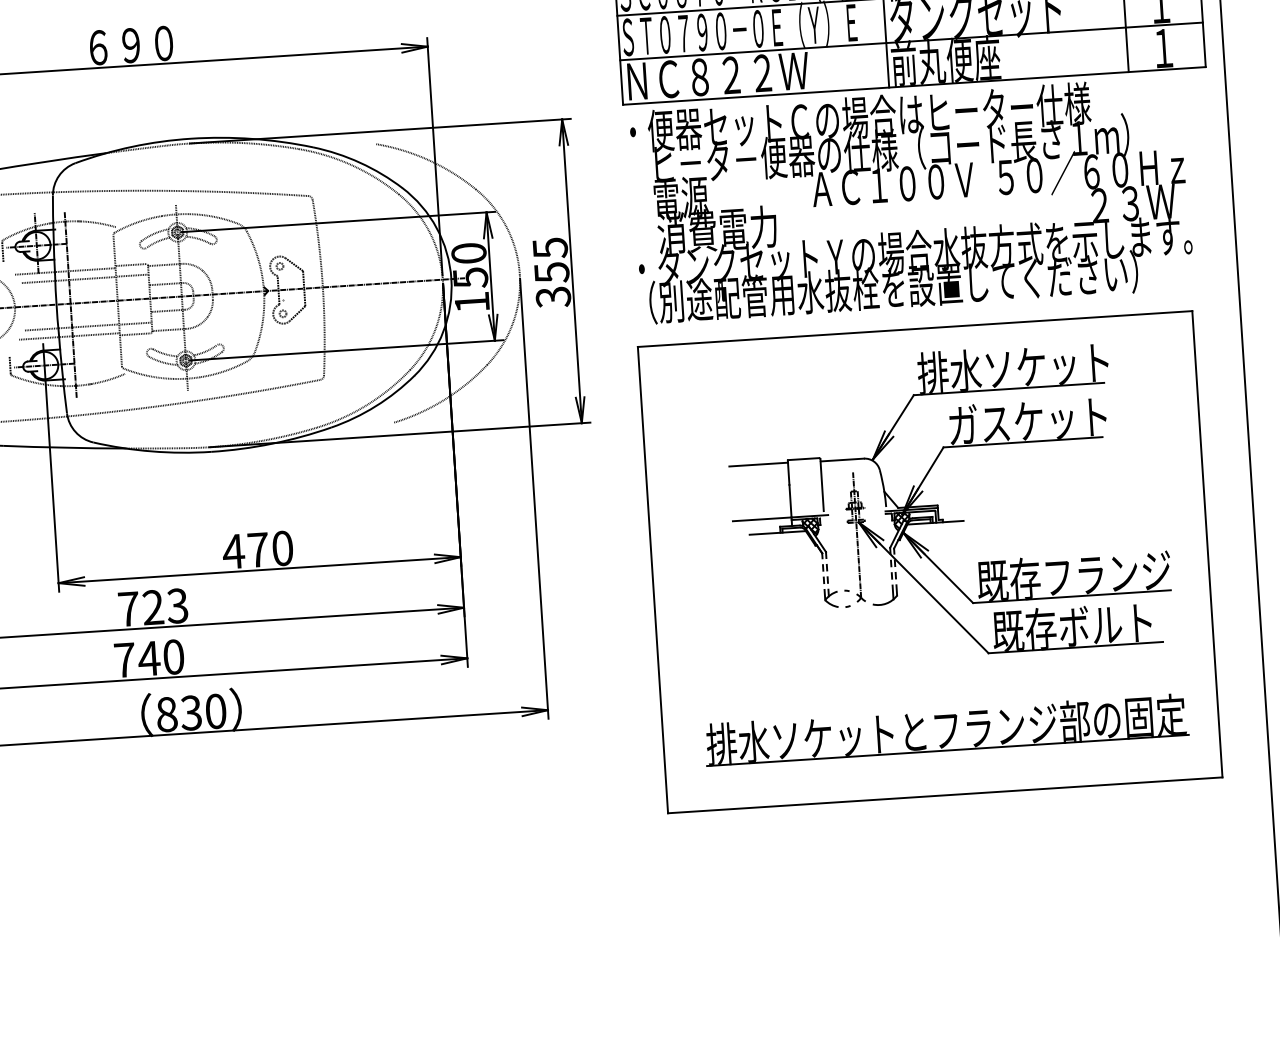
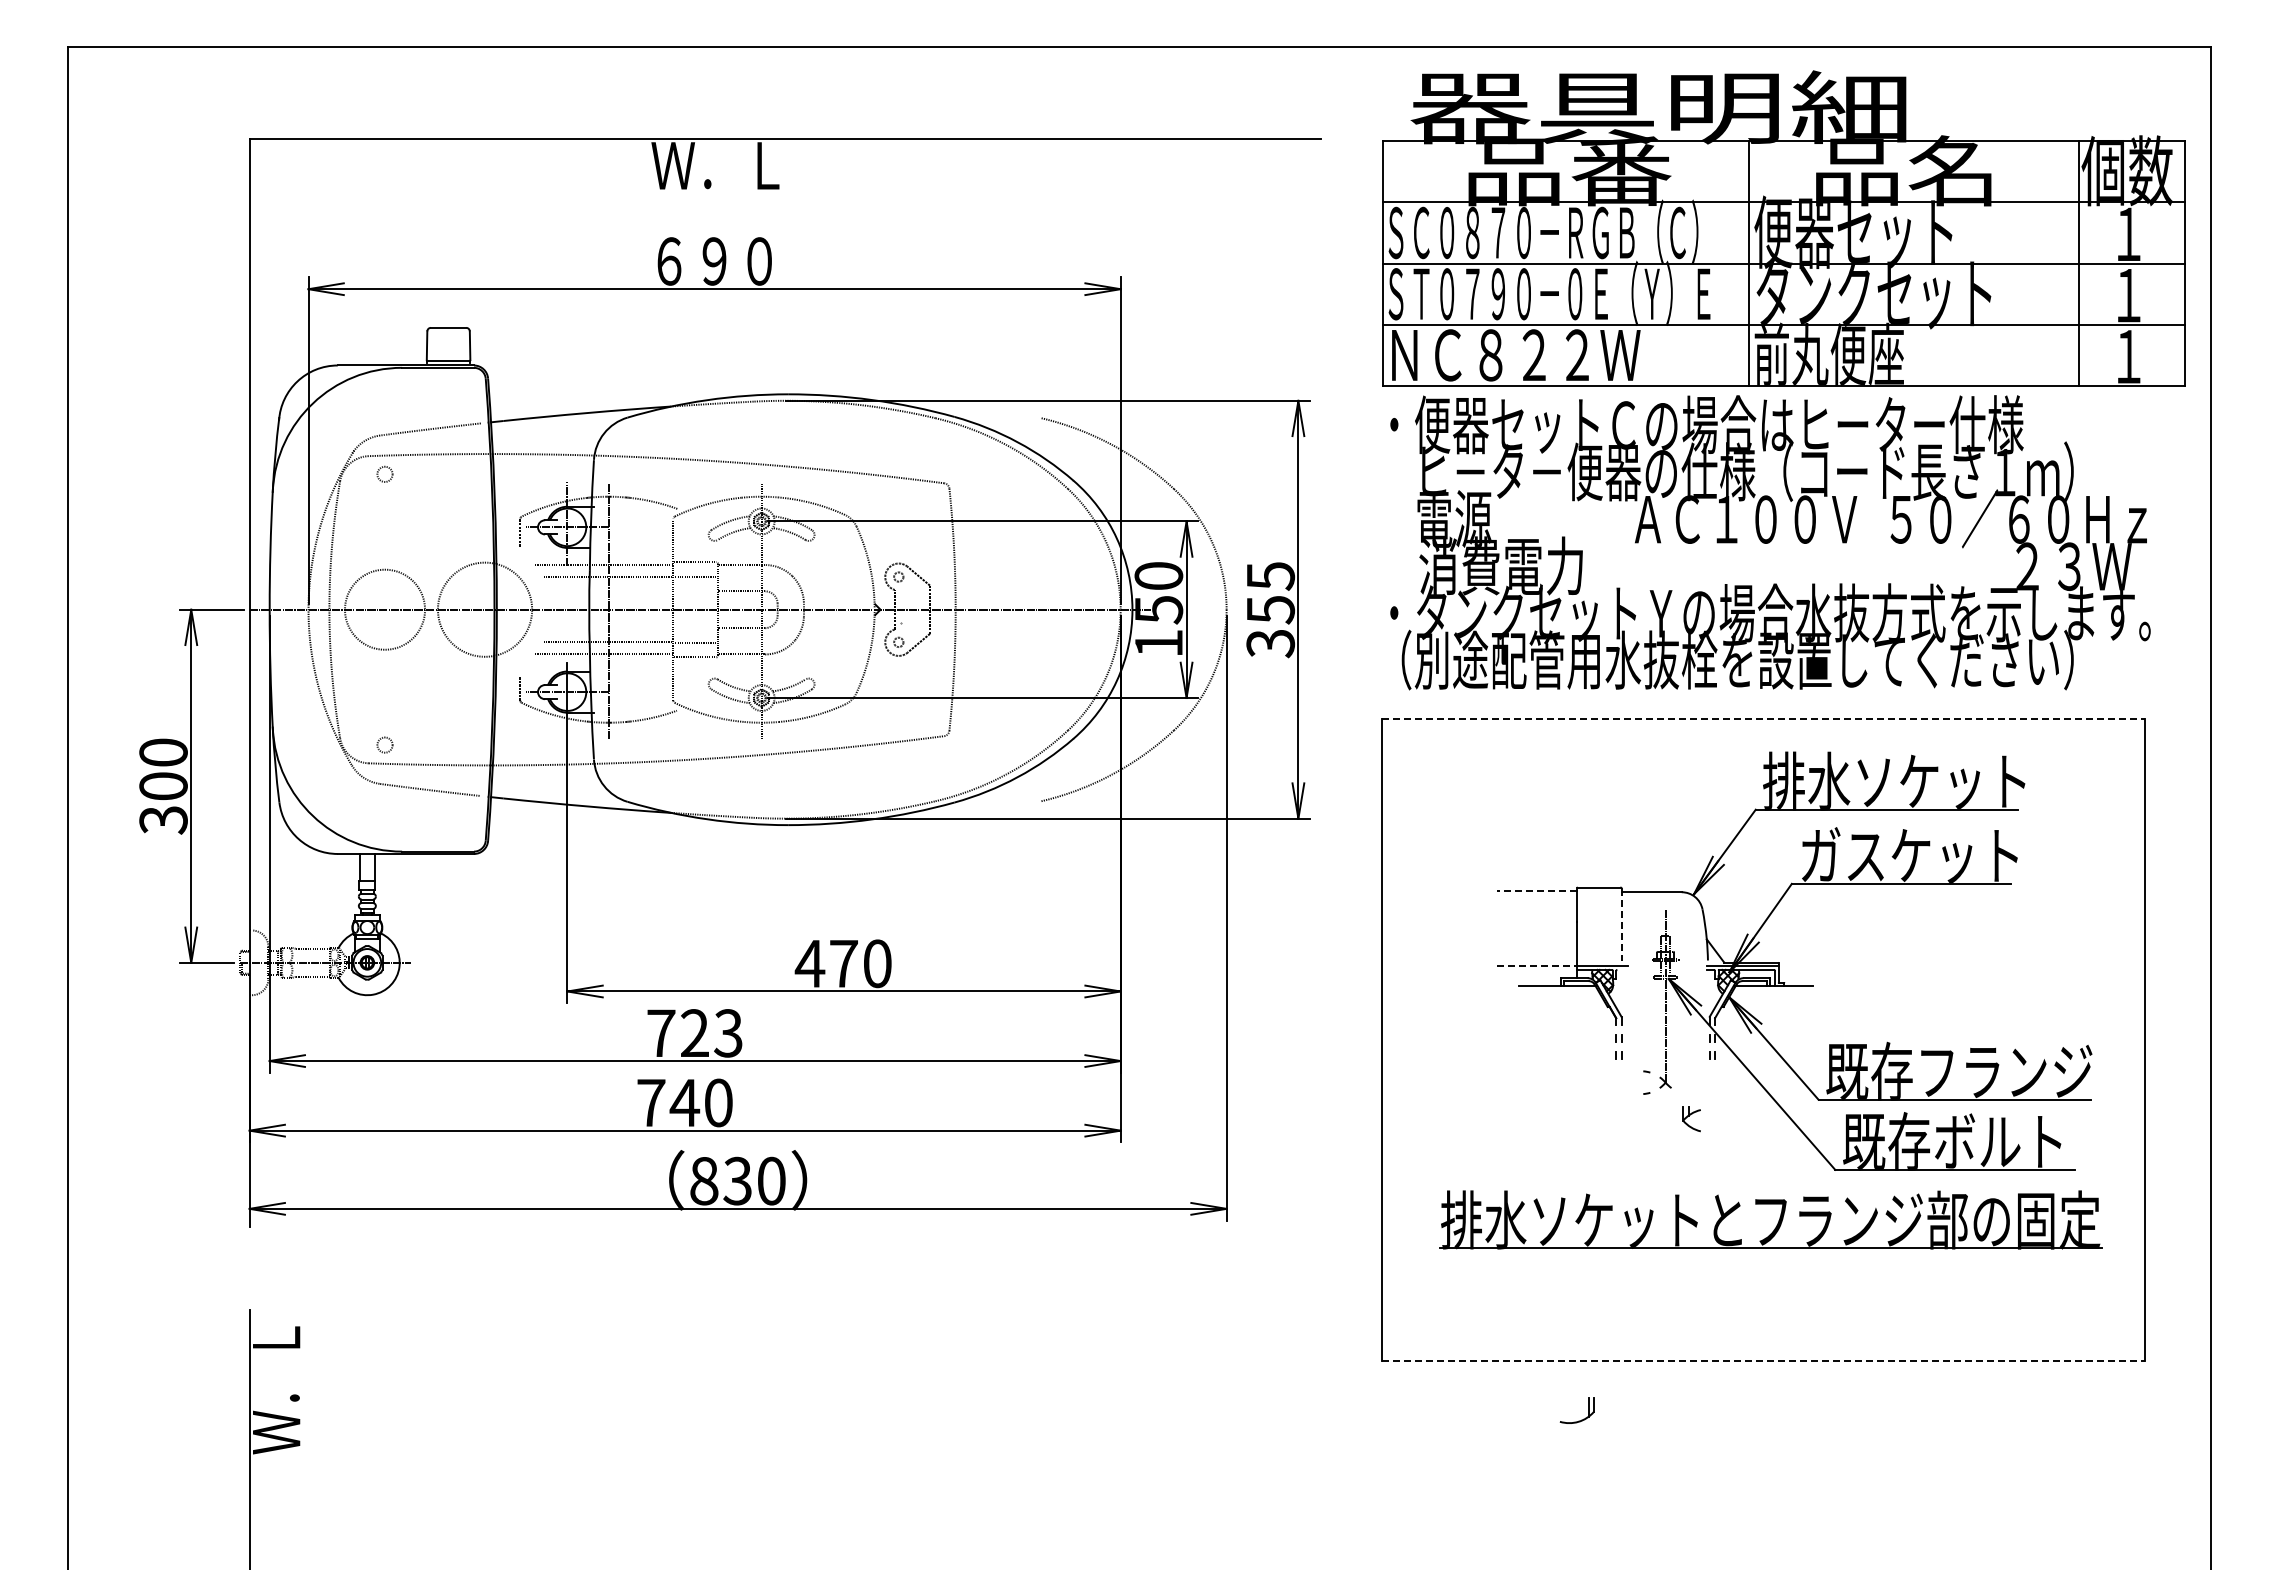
line: (915, 329) -> (1763, 719), solid -> dashed
line: (758, 464) -> (1536, 891), solid -> dashed
line: (822, 484) -> (1622, 924), solid -> dashed
line: (762, 519) -> (1537, 966), solid -> dashed
part: (831, 598) -> (1691, 1119), moved
part: (886, 602) -> (1578, 1420), moved
part: (952, 729) -> (1778, 1220), moved
line: (945, 795) -> (1763, 1360), solid -> dashed

